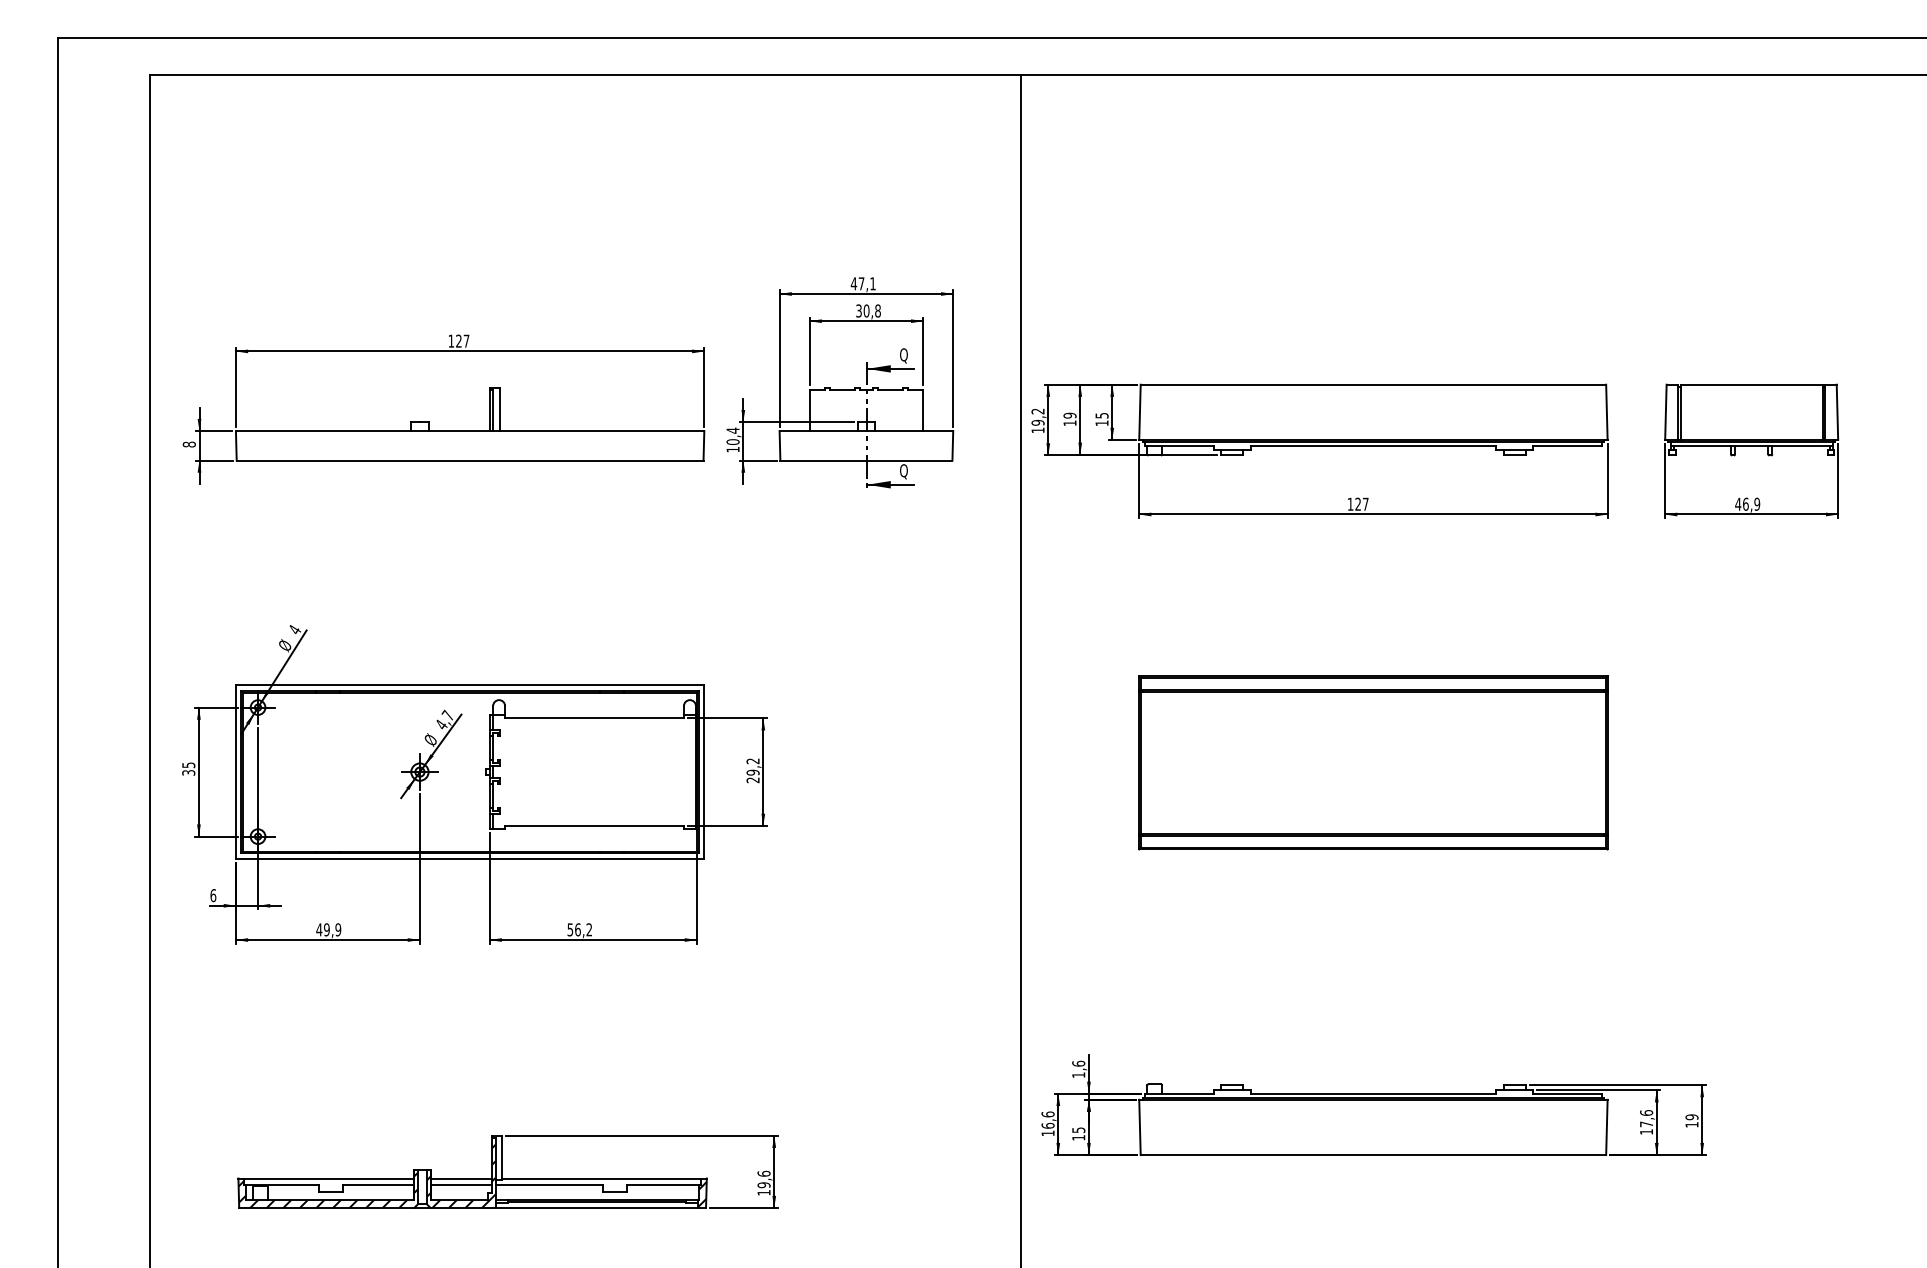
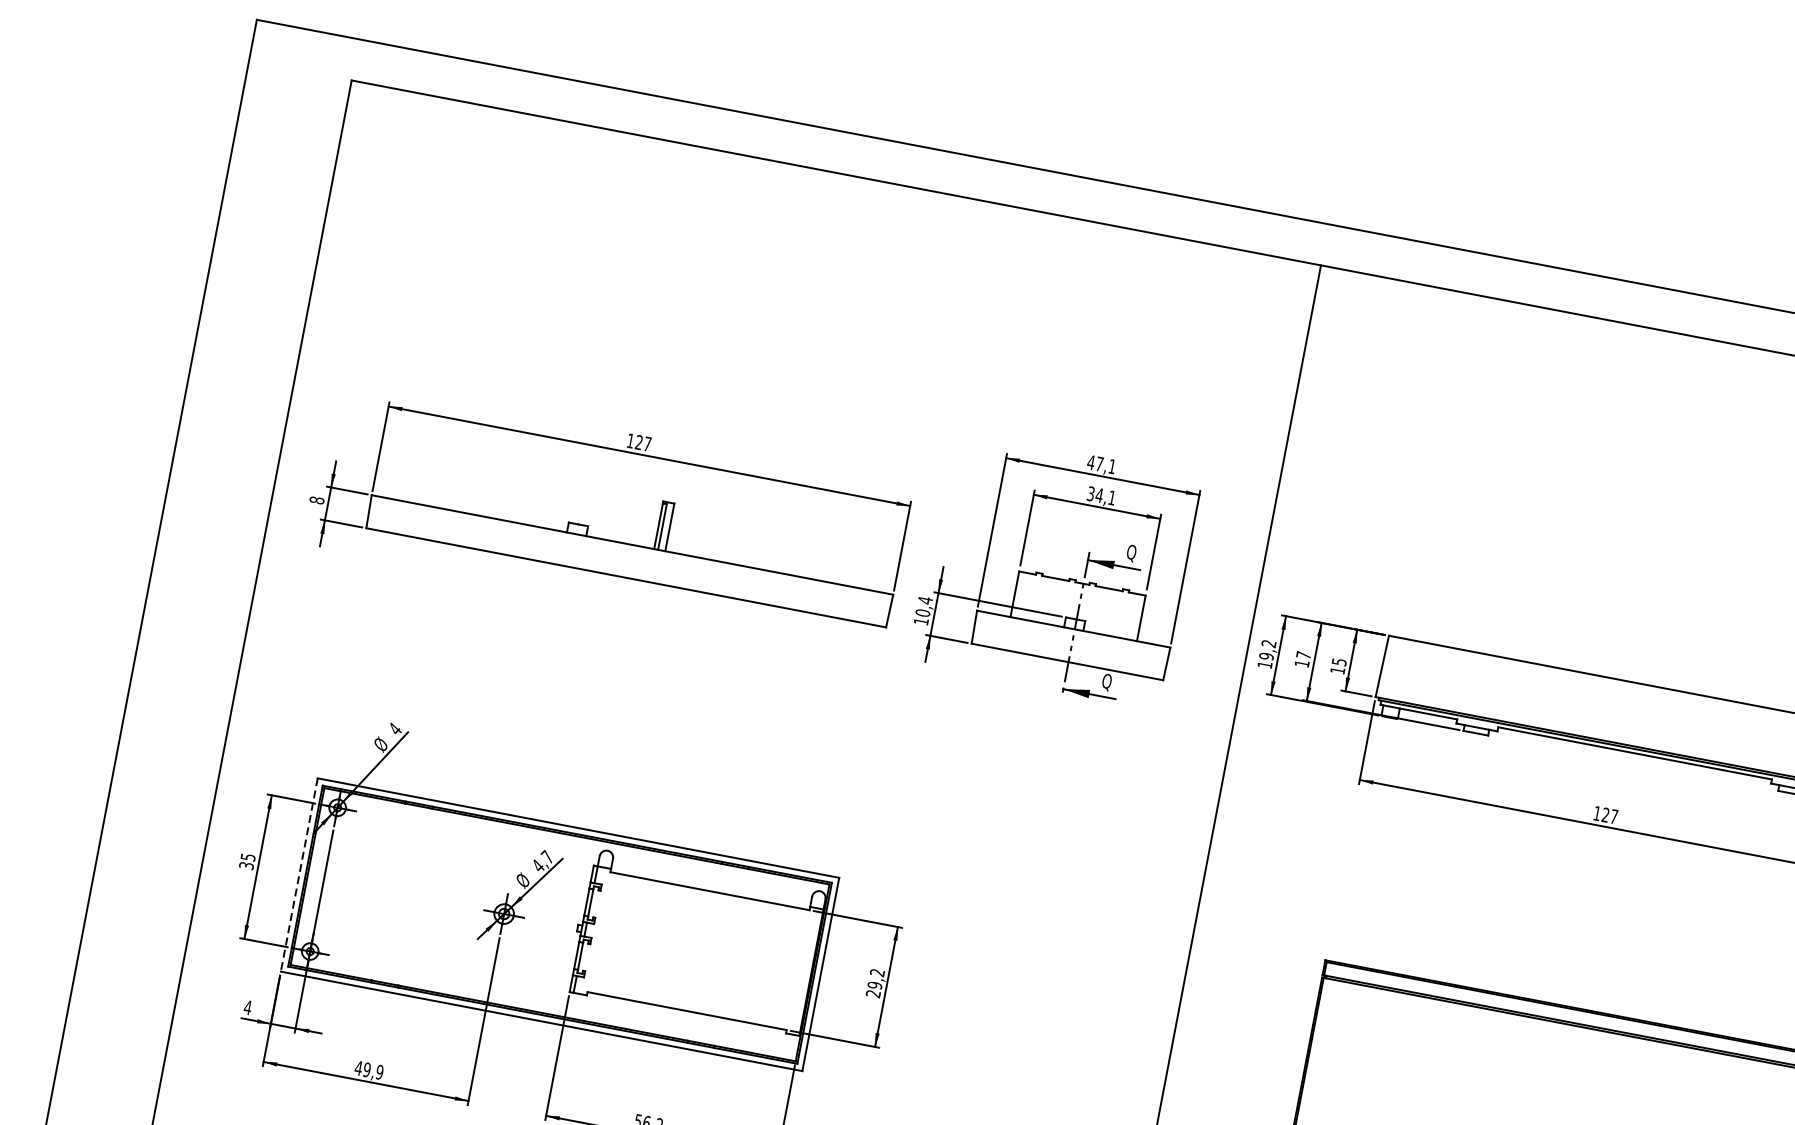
text: (871, 310) -> (1105, 496), 30,8 -> 34,1
text: (1069, 415) -> (1303, 654), 19 -> 17
line: (235, 772) -> (298, 875), solid -> dashed
text: (213, 895) -> (248, 1007), 6 -> 4

